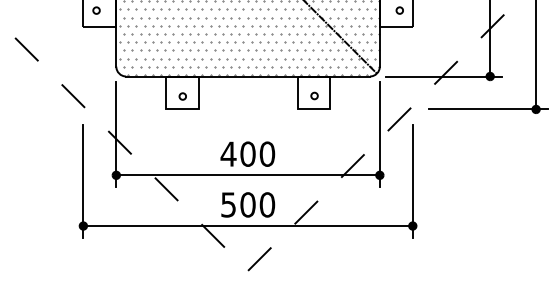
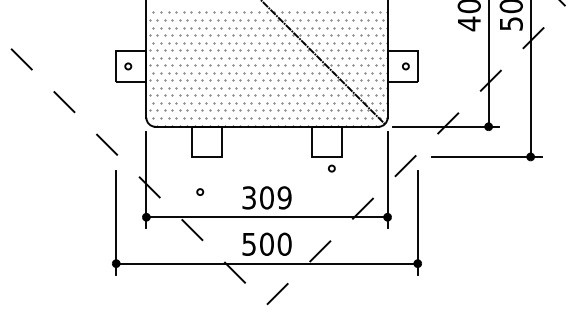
circle: (183, 95) -> (200, 191), moved
circle: (314, 95) -> (331, 168), moved
text: (247, 153) -> (266, 197), 400 -> 309

